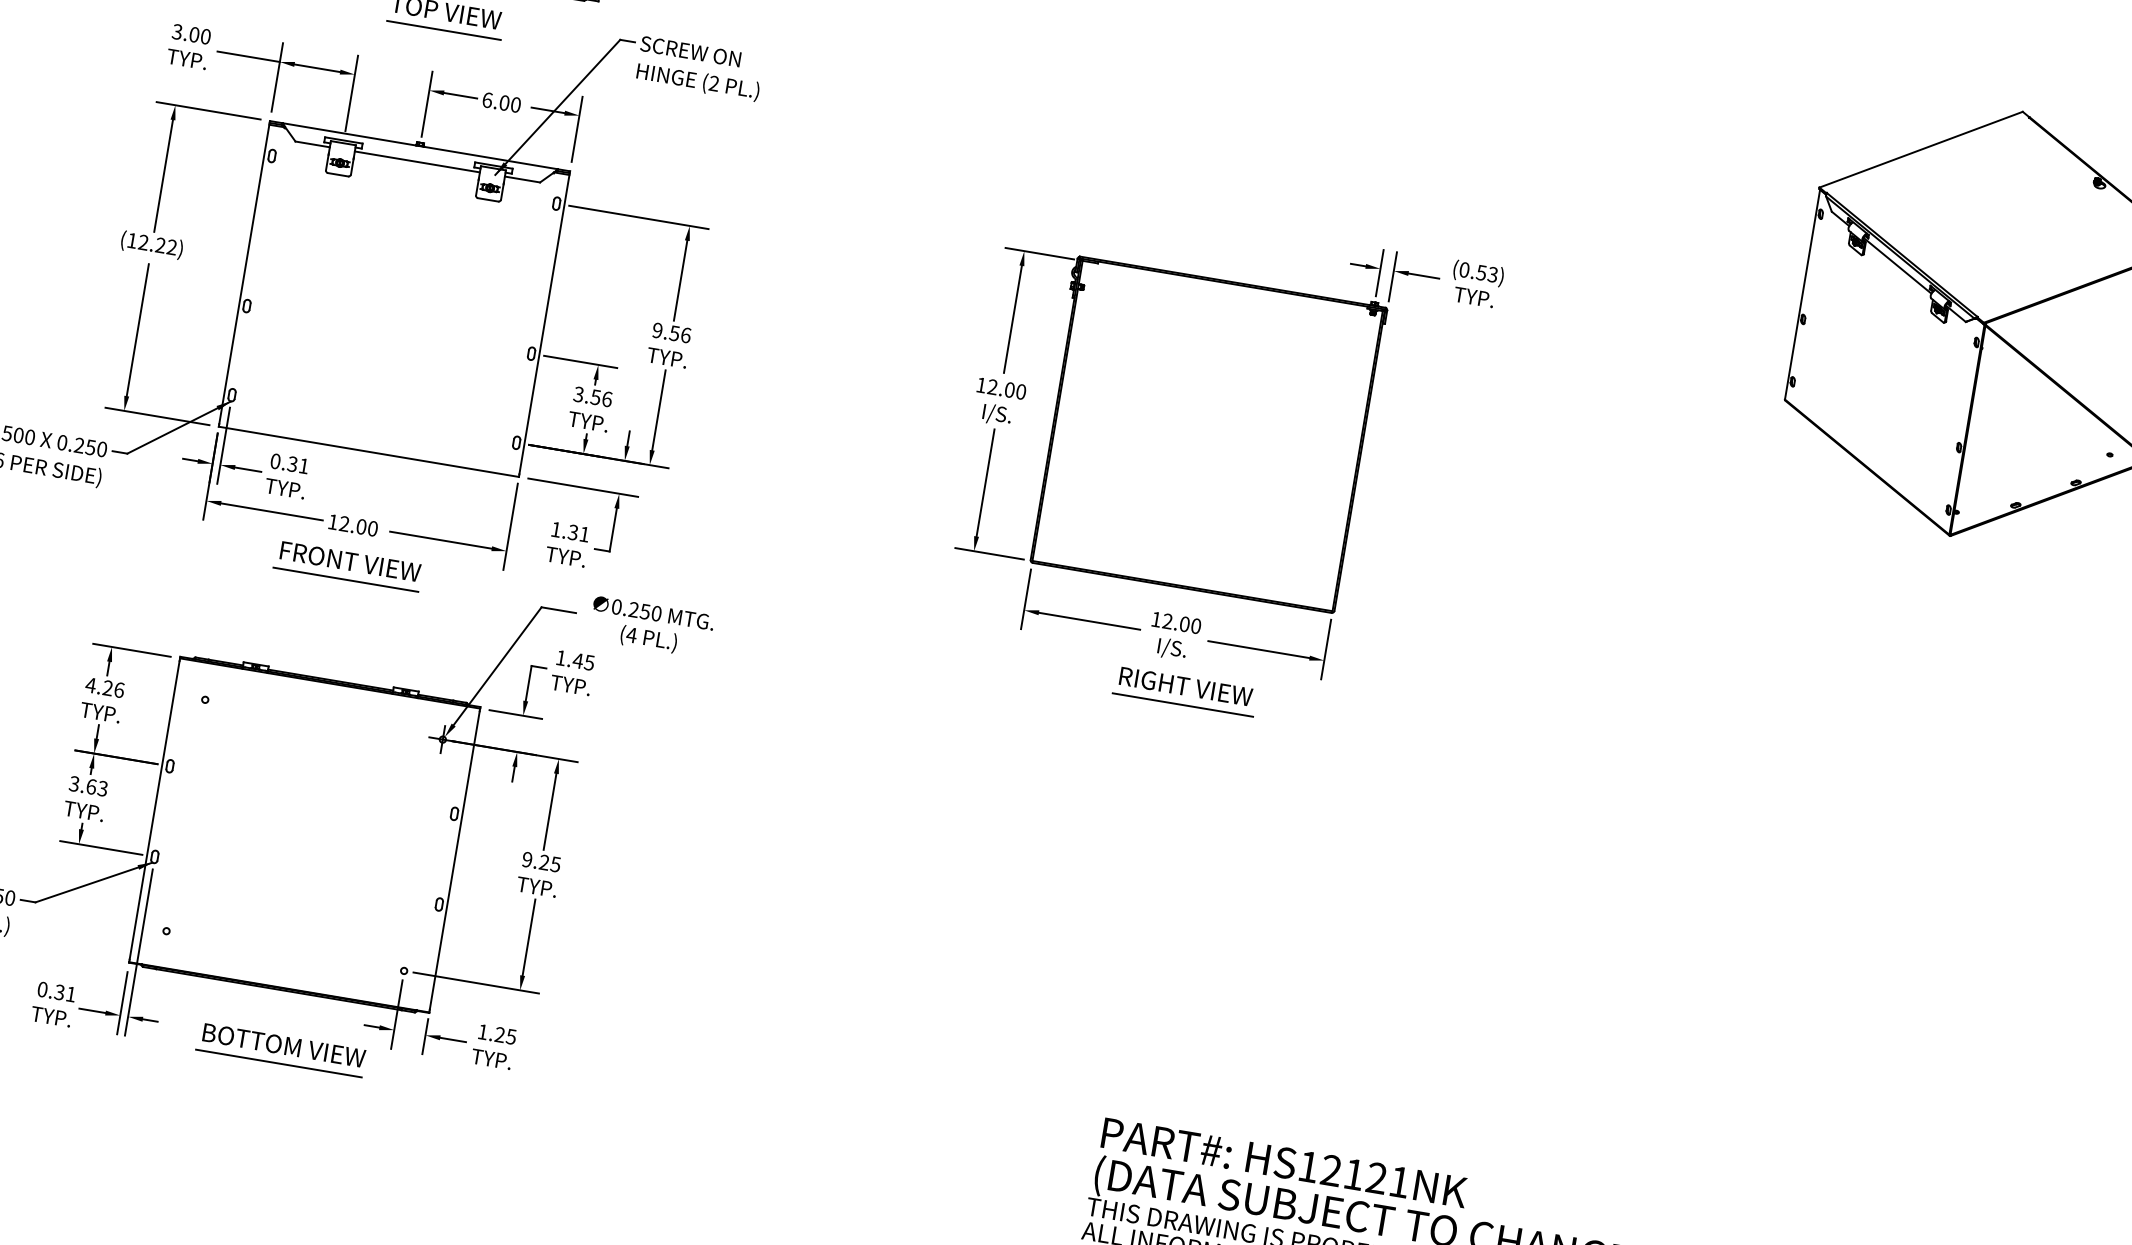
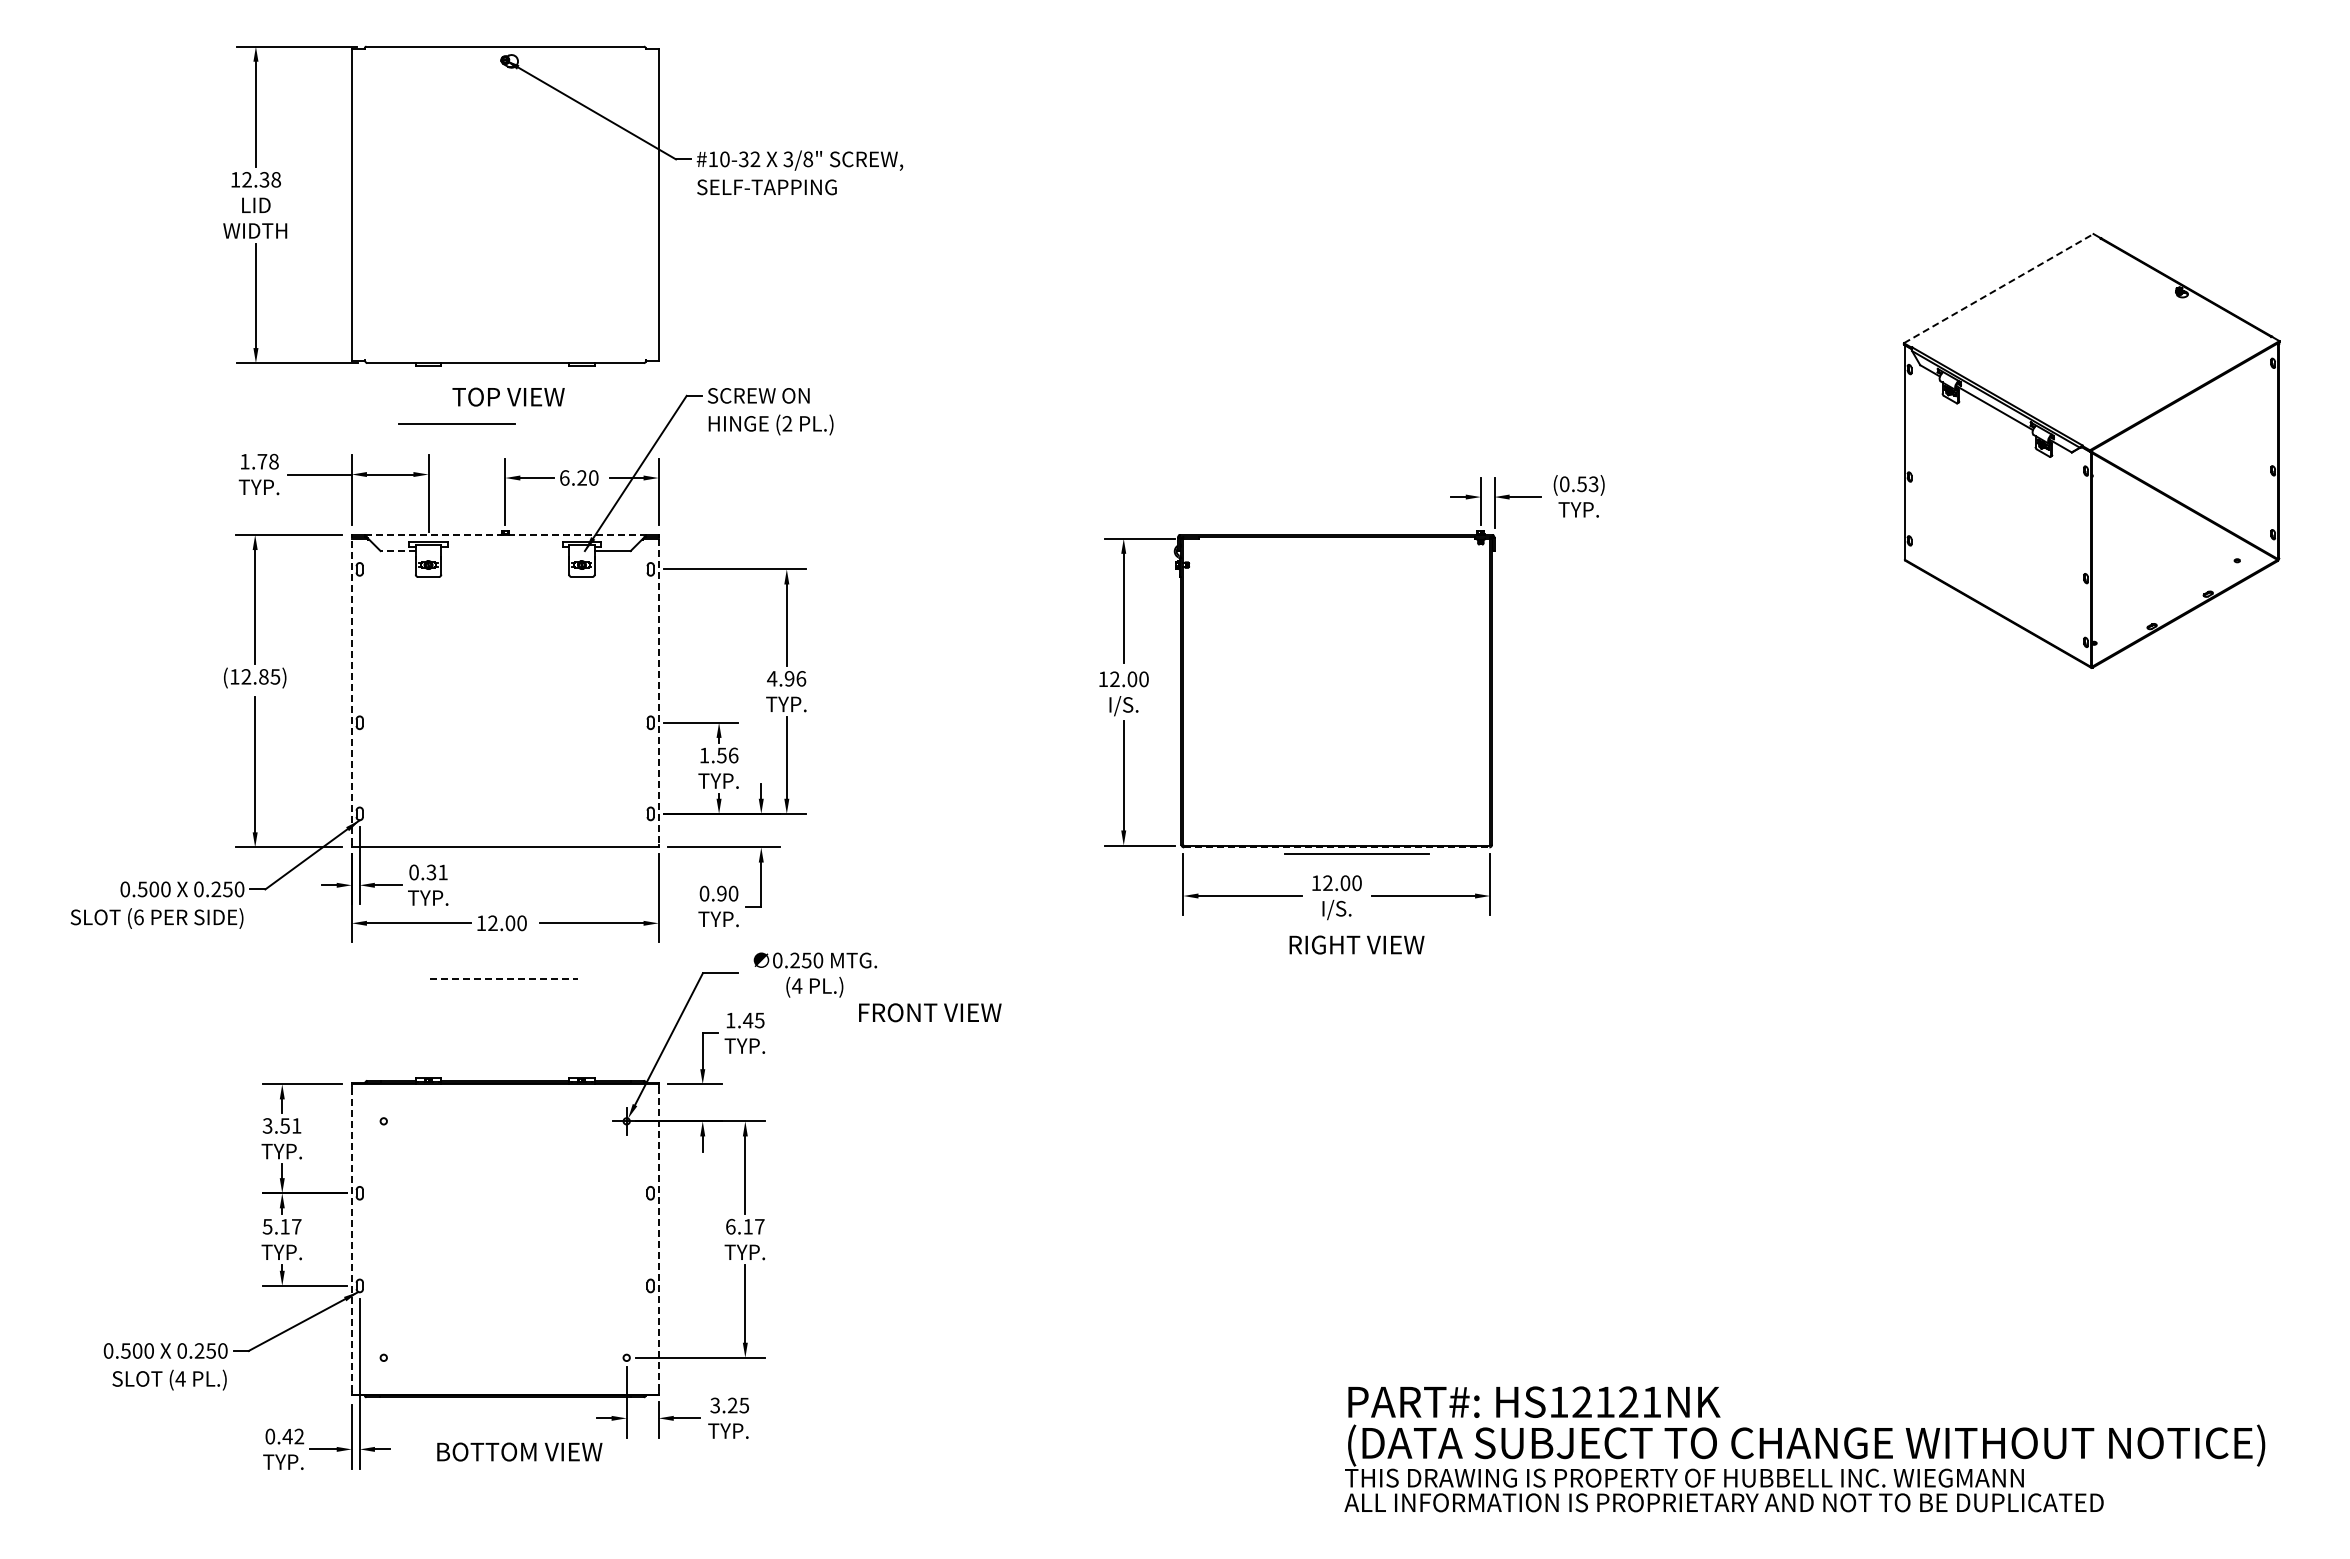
line: (443, 30) -> (456, 423), moved
text: (191, 34) -> (259, 461), 3.00 -> 1.78
text: (504, 102) -> (581, 477), 6.00 -> 6.20
line: (312, 144) -> (398, 551), solid -> dashed
line: (420, 145) -> (505, 534), solid -> dashed
line: (1921, 149) -> (1999, 288), solid -> dashed
line: (417, 162) -> (505, 551), removed
text: (166, 246) -> (269, 676), (12.22) -> (12.85)
line: (244, 274) -> (351, 691), solid -> dashed
line: (544, 325) -> (658, 692), solid -> dashed
text: (665, 331) -> (780, 678), 9.56 -> 4.96
text: (578, 394) -> (704, 755), 3.56 -> 1.56
text: (569, 531) -> (718, 893), 1.31 -> 0.90
text: (350, 561) -> (930, 1012), moved
line: (346, 579) -> (504, 978), solid -> dashed
line: (1181, 587) -> (1336, 847), solid -> dashed
text: (104, 687) -> (281, 1125), 4.26 -> 3.51
line: (1182, 704) -> (1356, 853), moved
text: (88, 786) -> (282, 1226), 3.63 -> 5.17
line: (154, 810) -> (351, 1239), solid -> dashed
line: (454, 860) -> (658, 1239), solid -> dashed
text: (541, 861) -> (745, 1226), 9.25 -> 6.17
text: (65, 993) -> (293, 1436), 0.31 -> 0.42
text: (482, 1031) -> (714, 1405), 1.25 -> 3.25
line: (278, 1063) -> (517, 1470), removed

